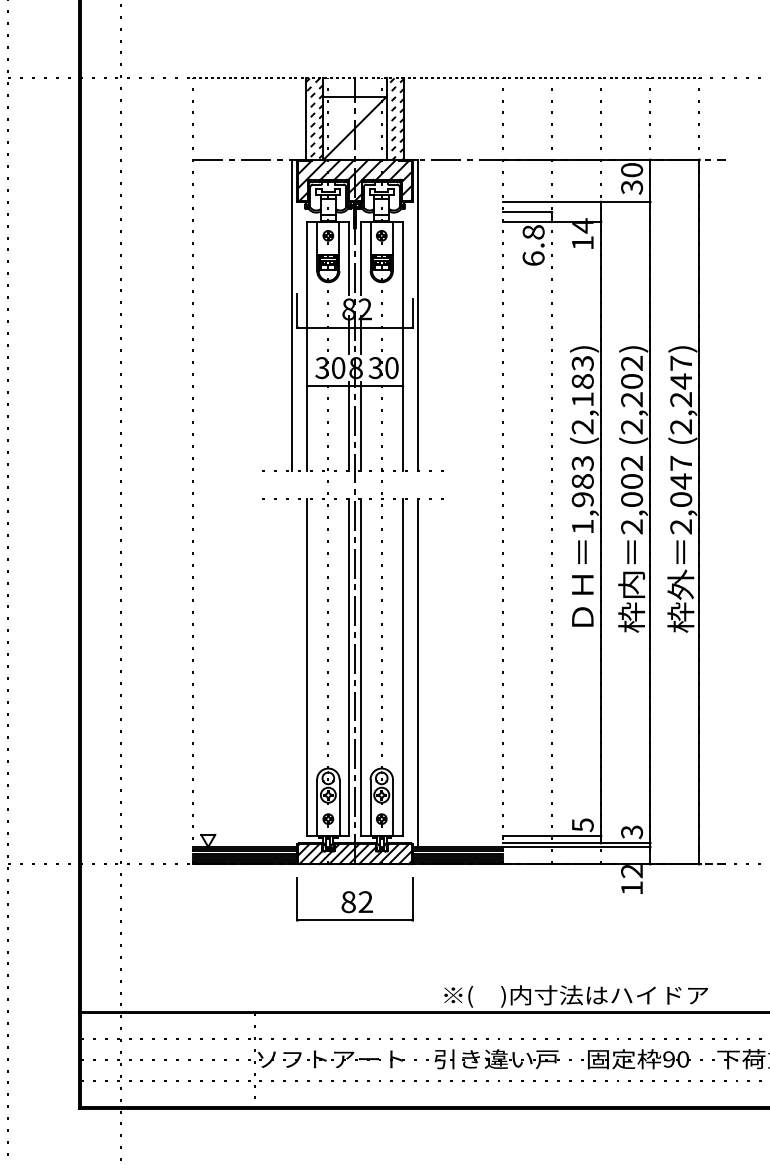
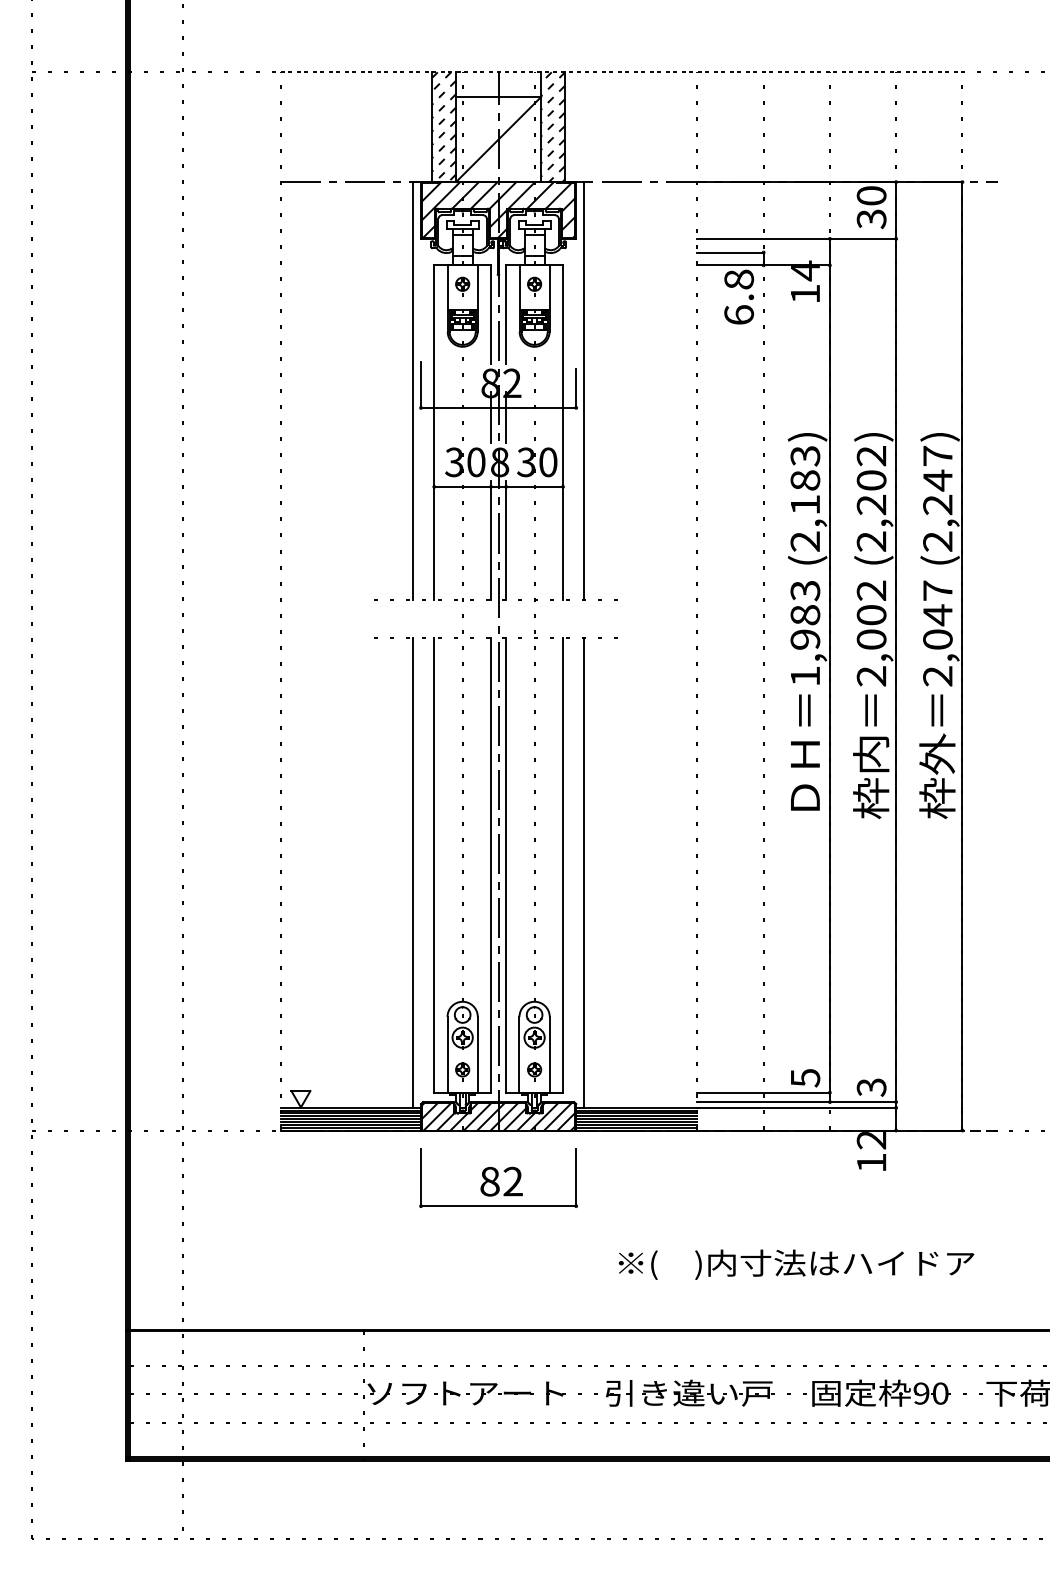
line: (291, 672) -> (413, 872), added
text: (576, 996) -> (796, 1264), moved

